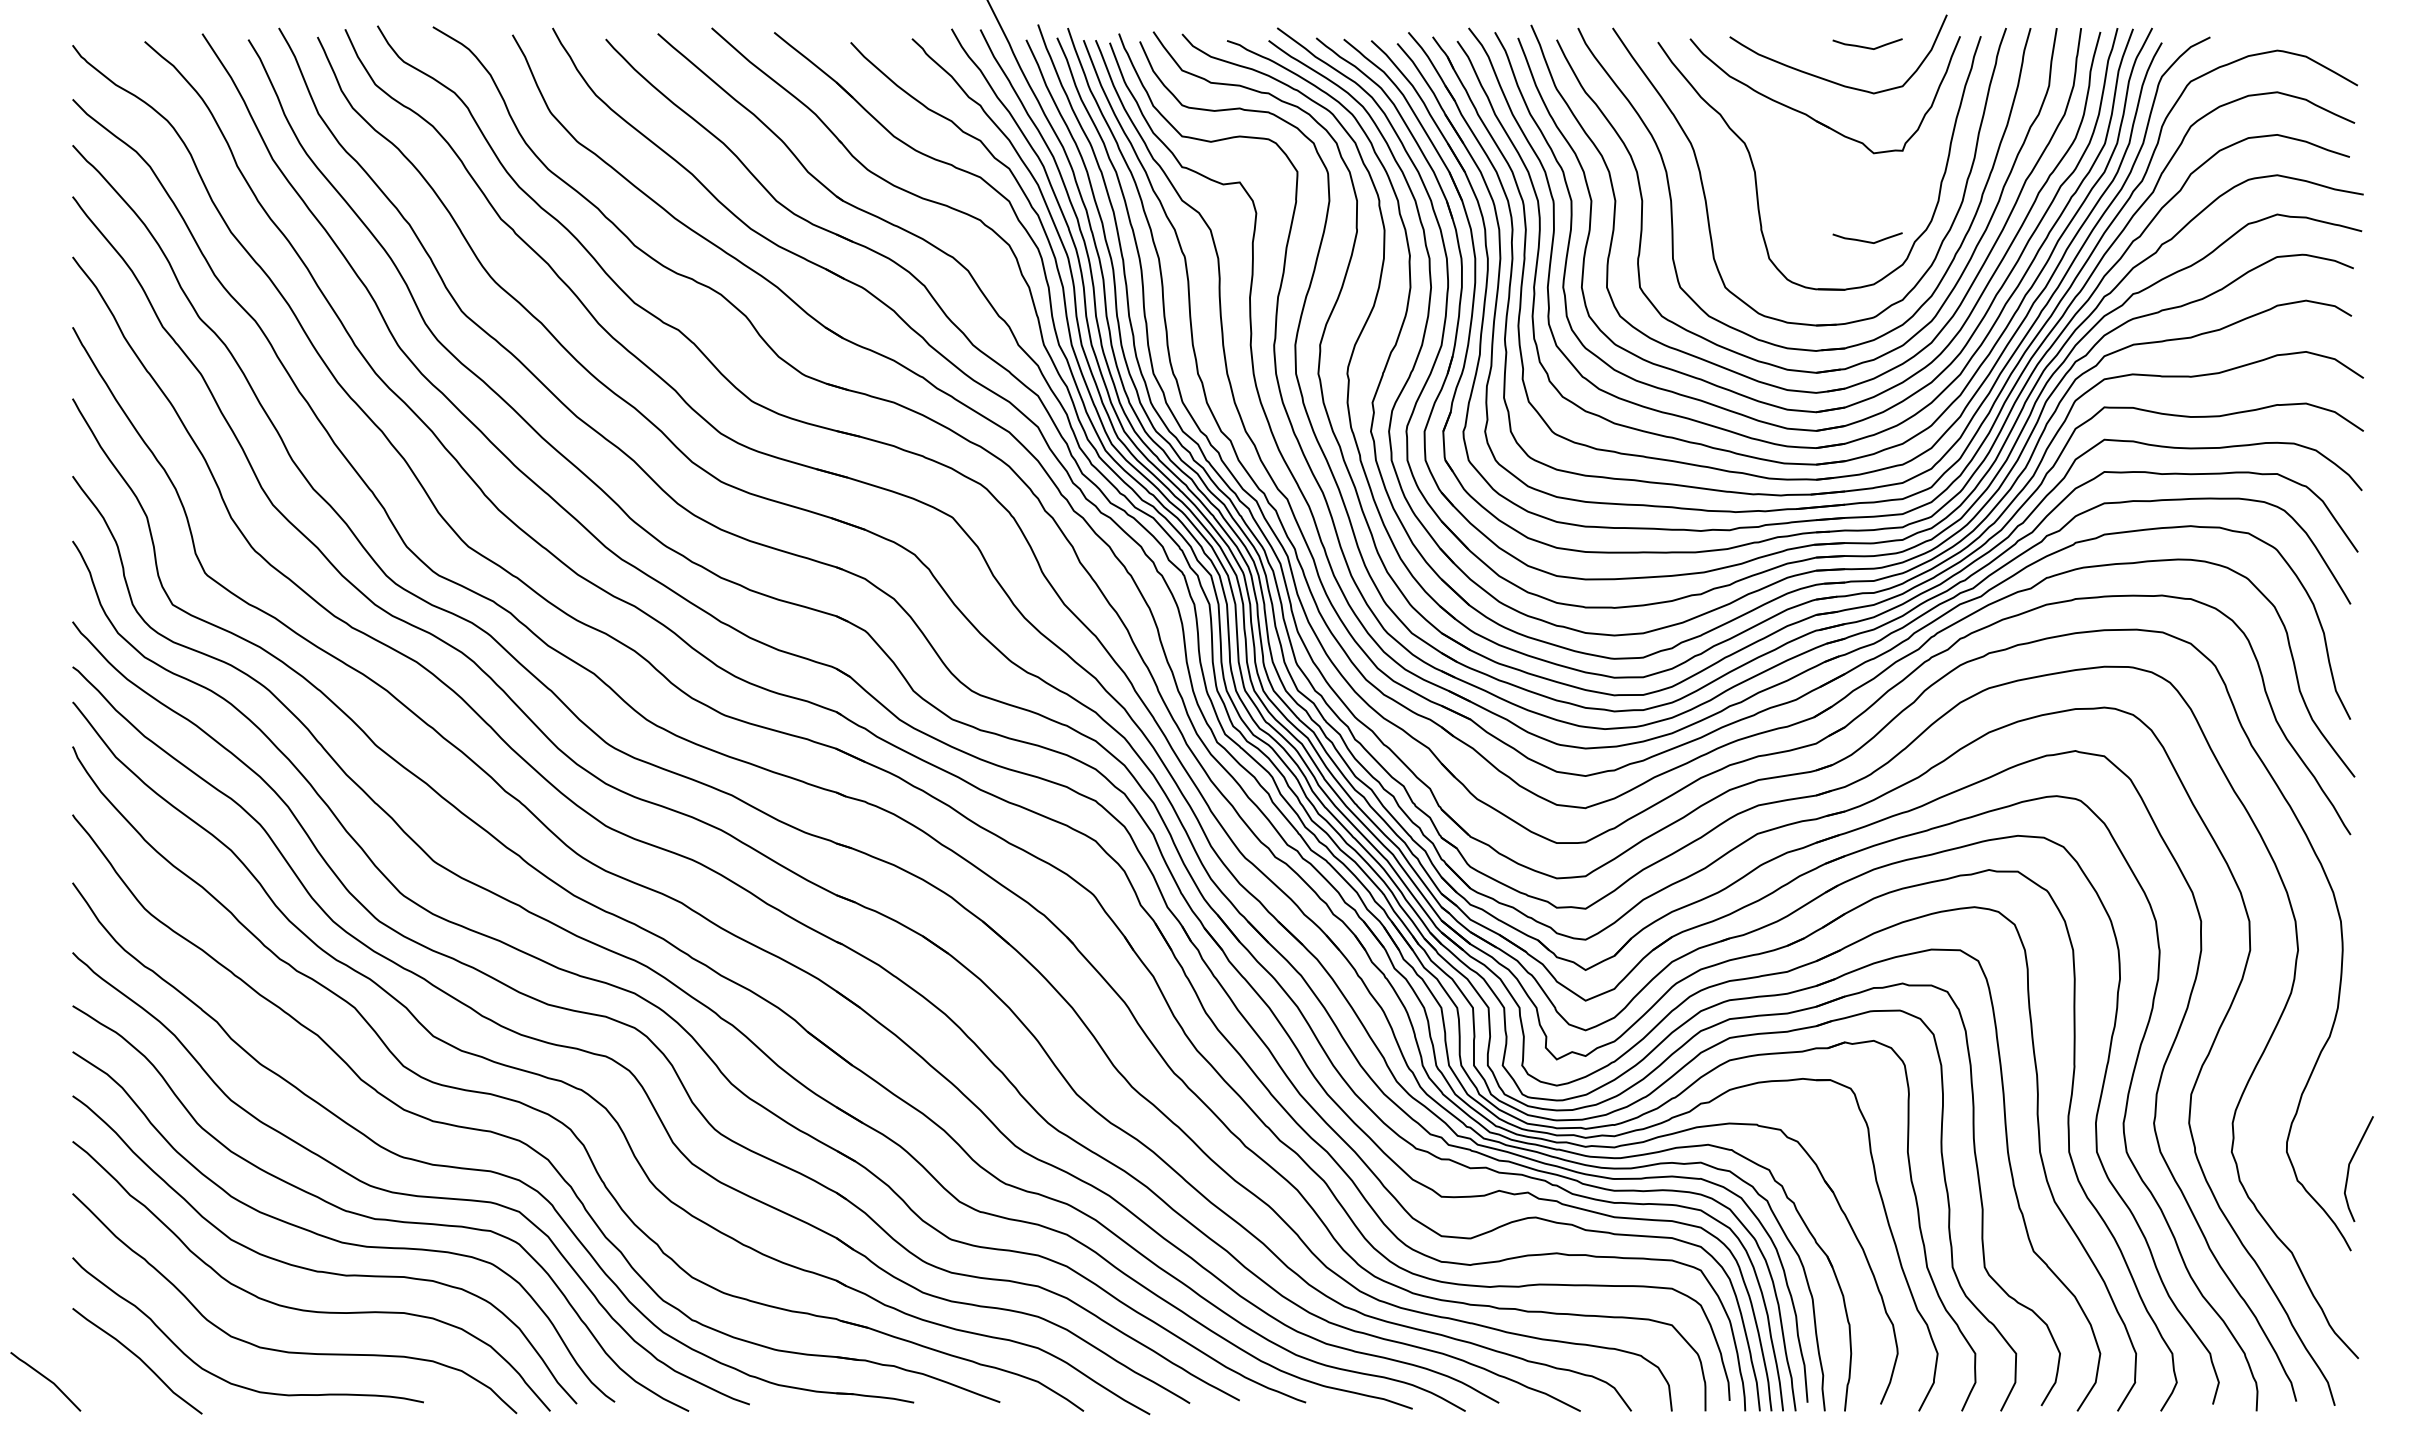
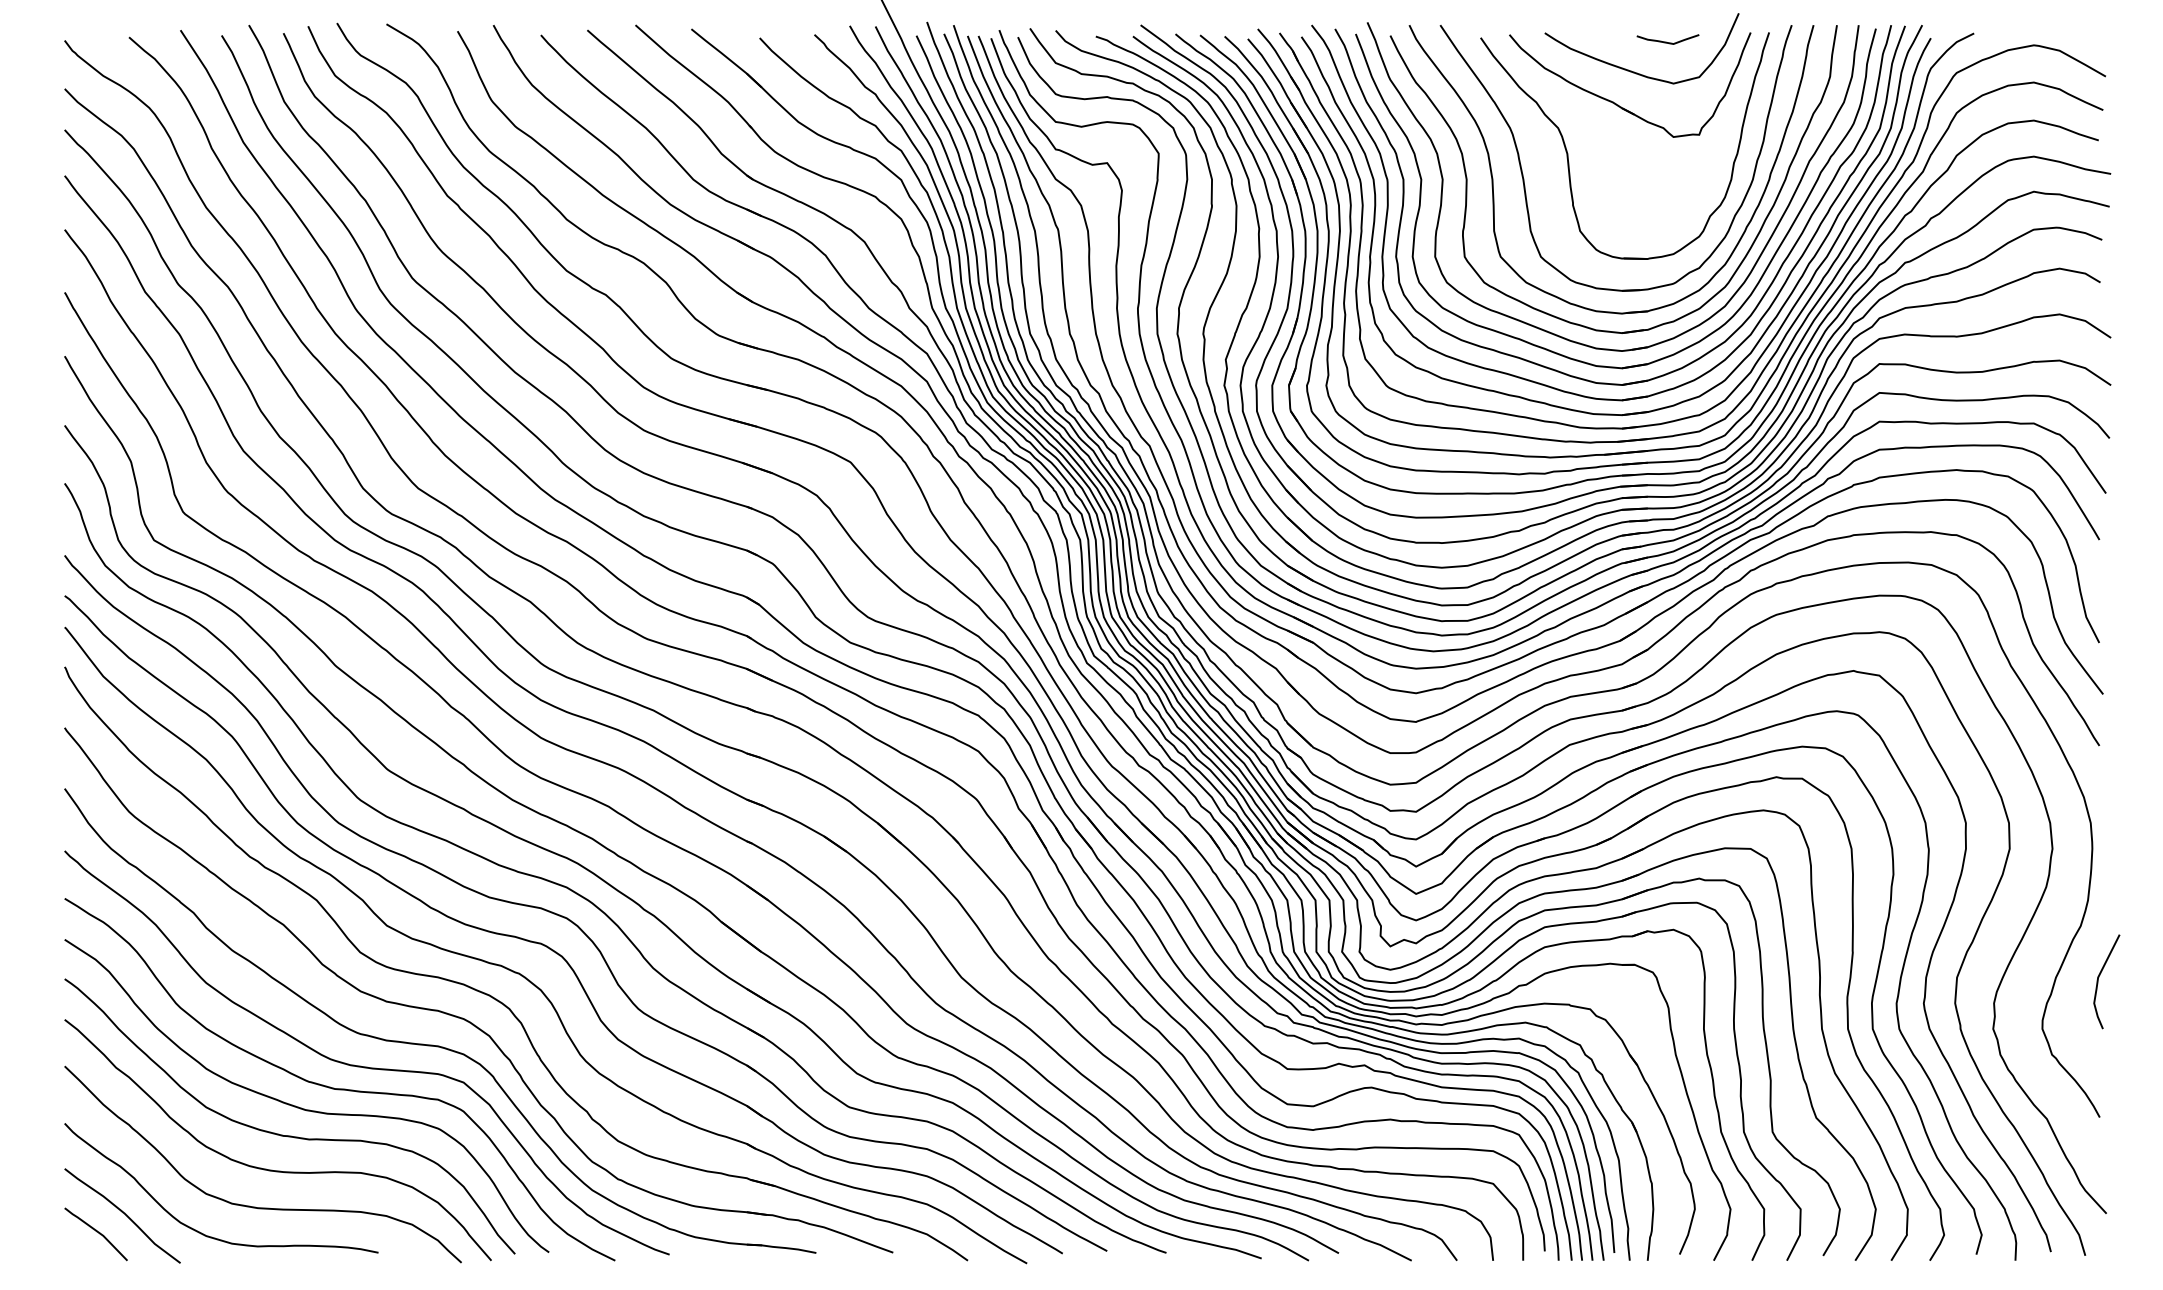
curve: (1866, 240) -> (1666, 214), removed
curve: (2350, 1164) -> (2099, 977), moved
curve: (46, 1379) -> (96, 1232), moved

